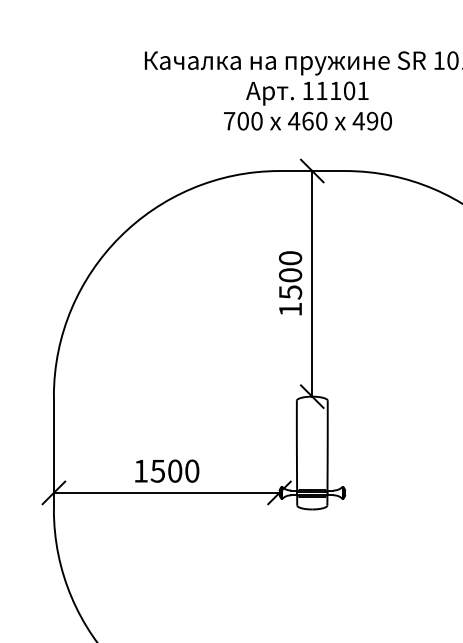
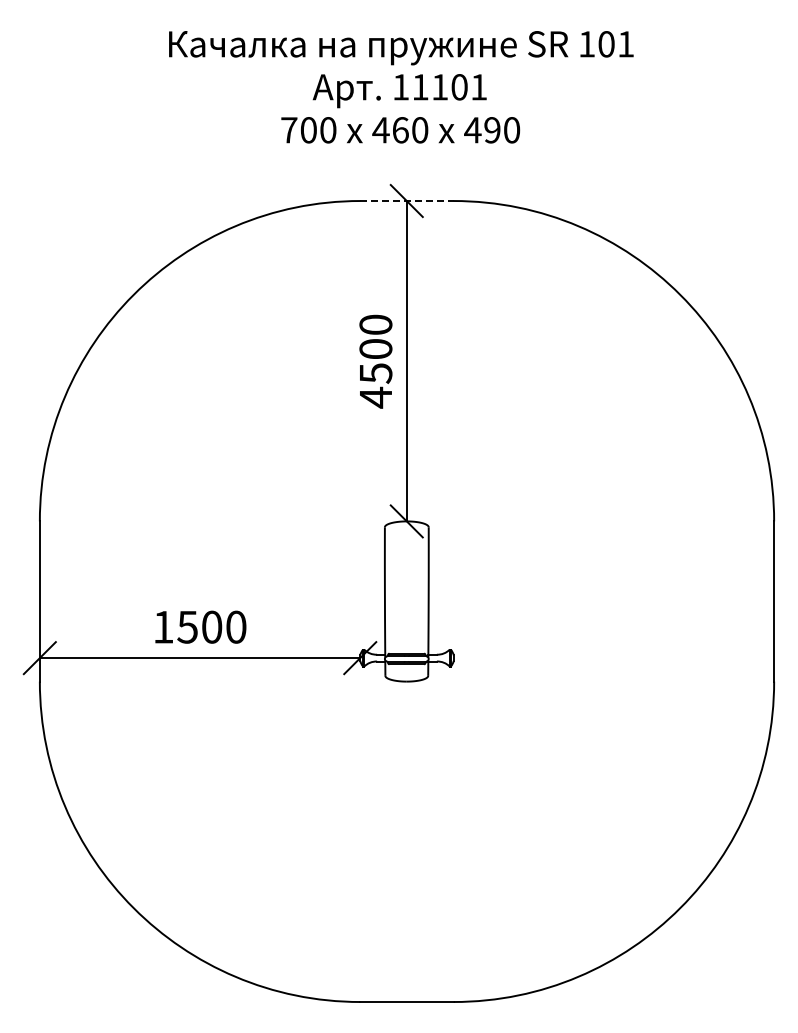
line: (312, 171) -> (407, 201), solid -> dashed
text: (290, 309) -> (375, 397), 1500 -> 4500

